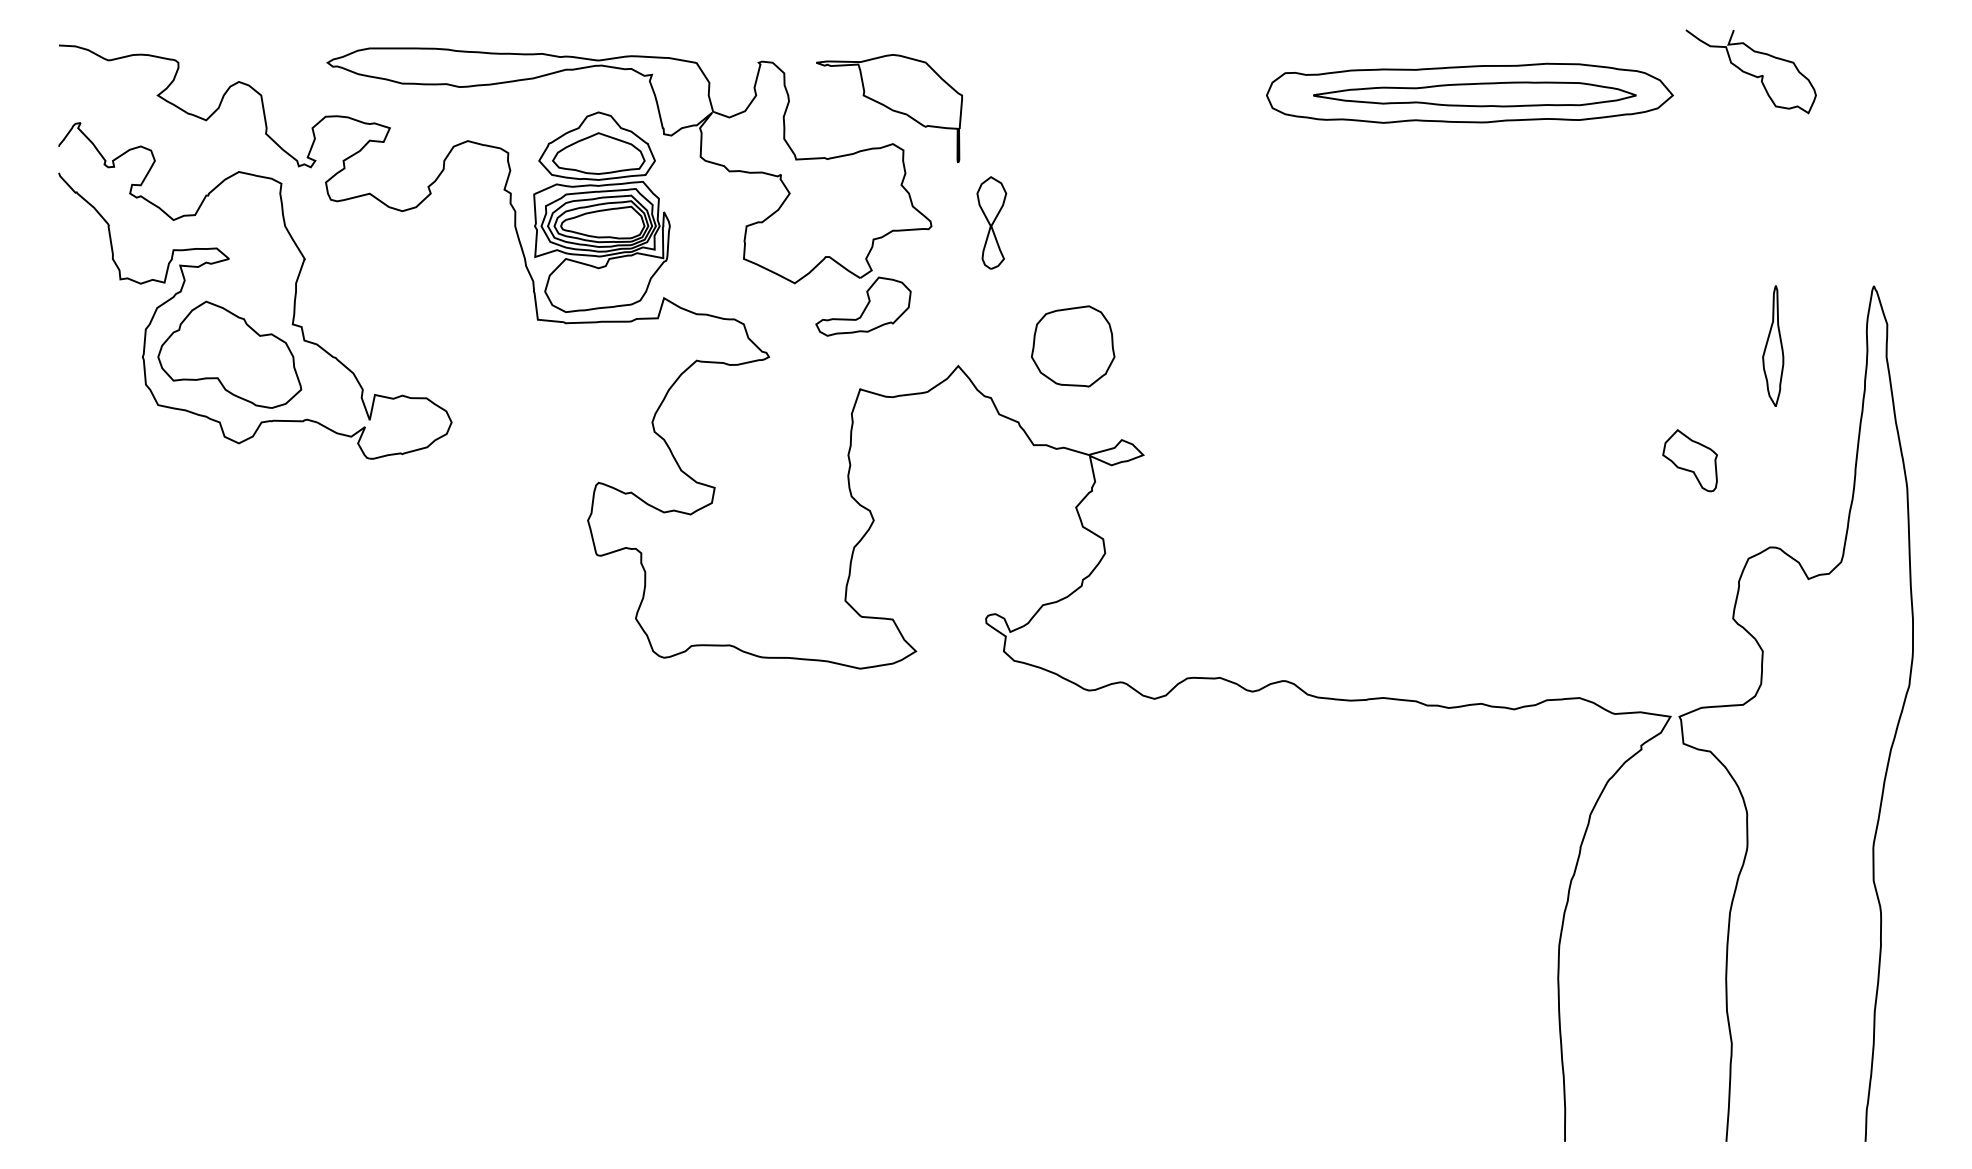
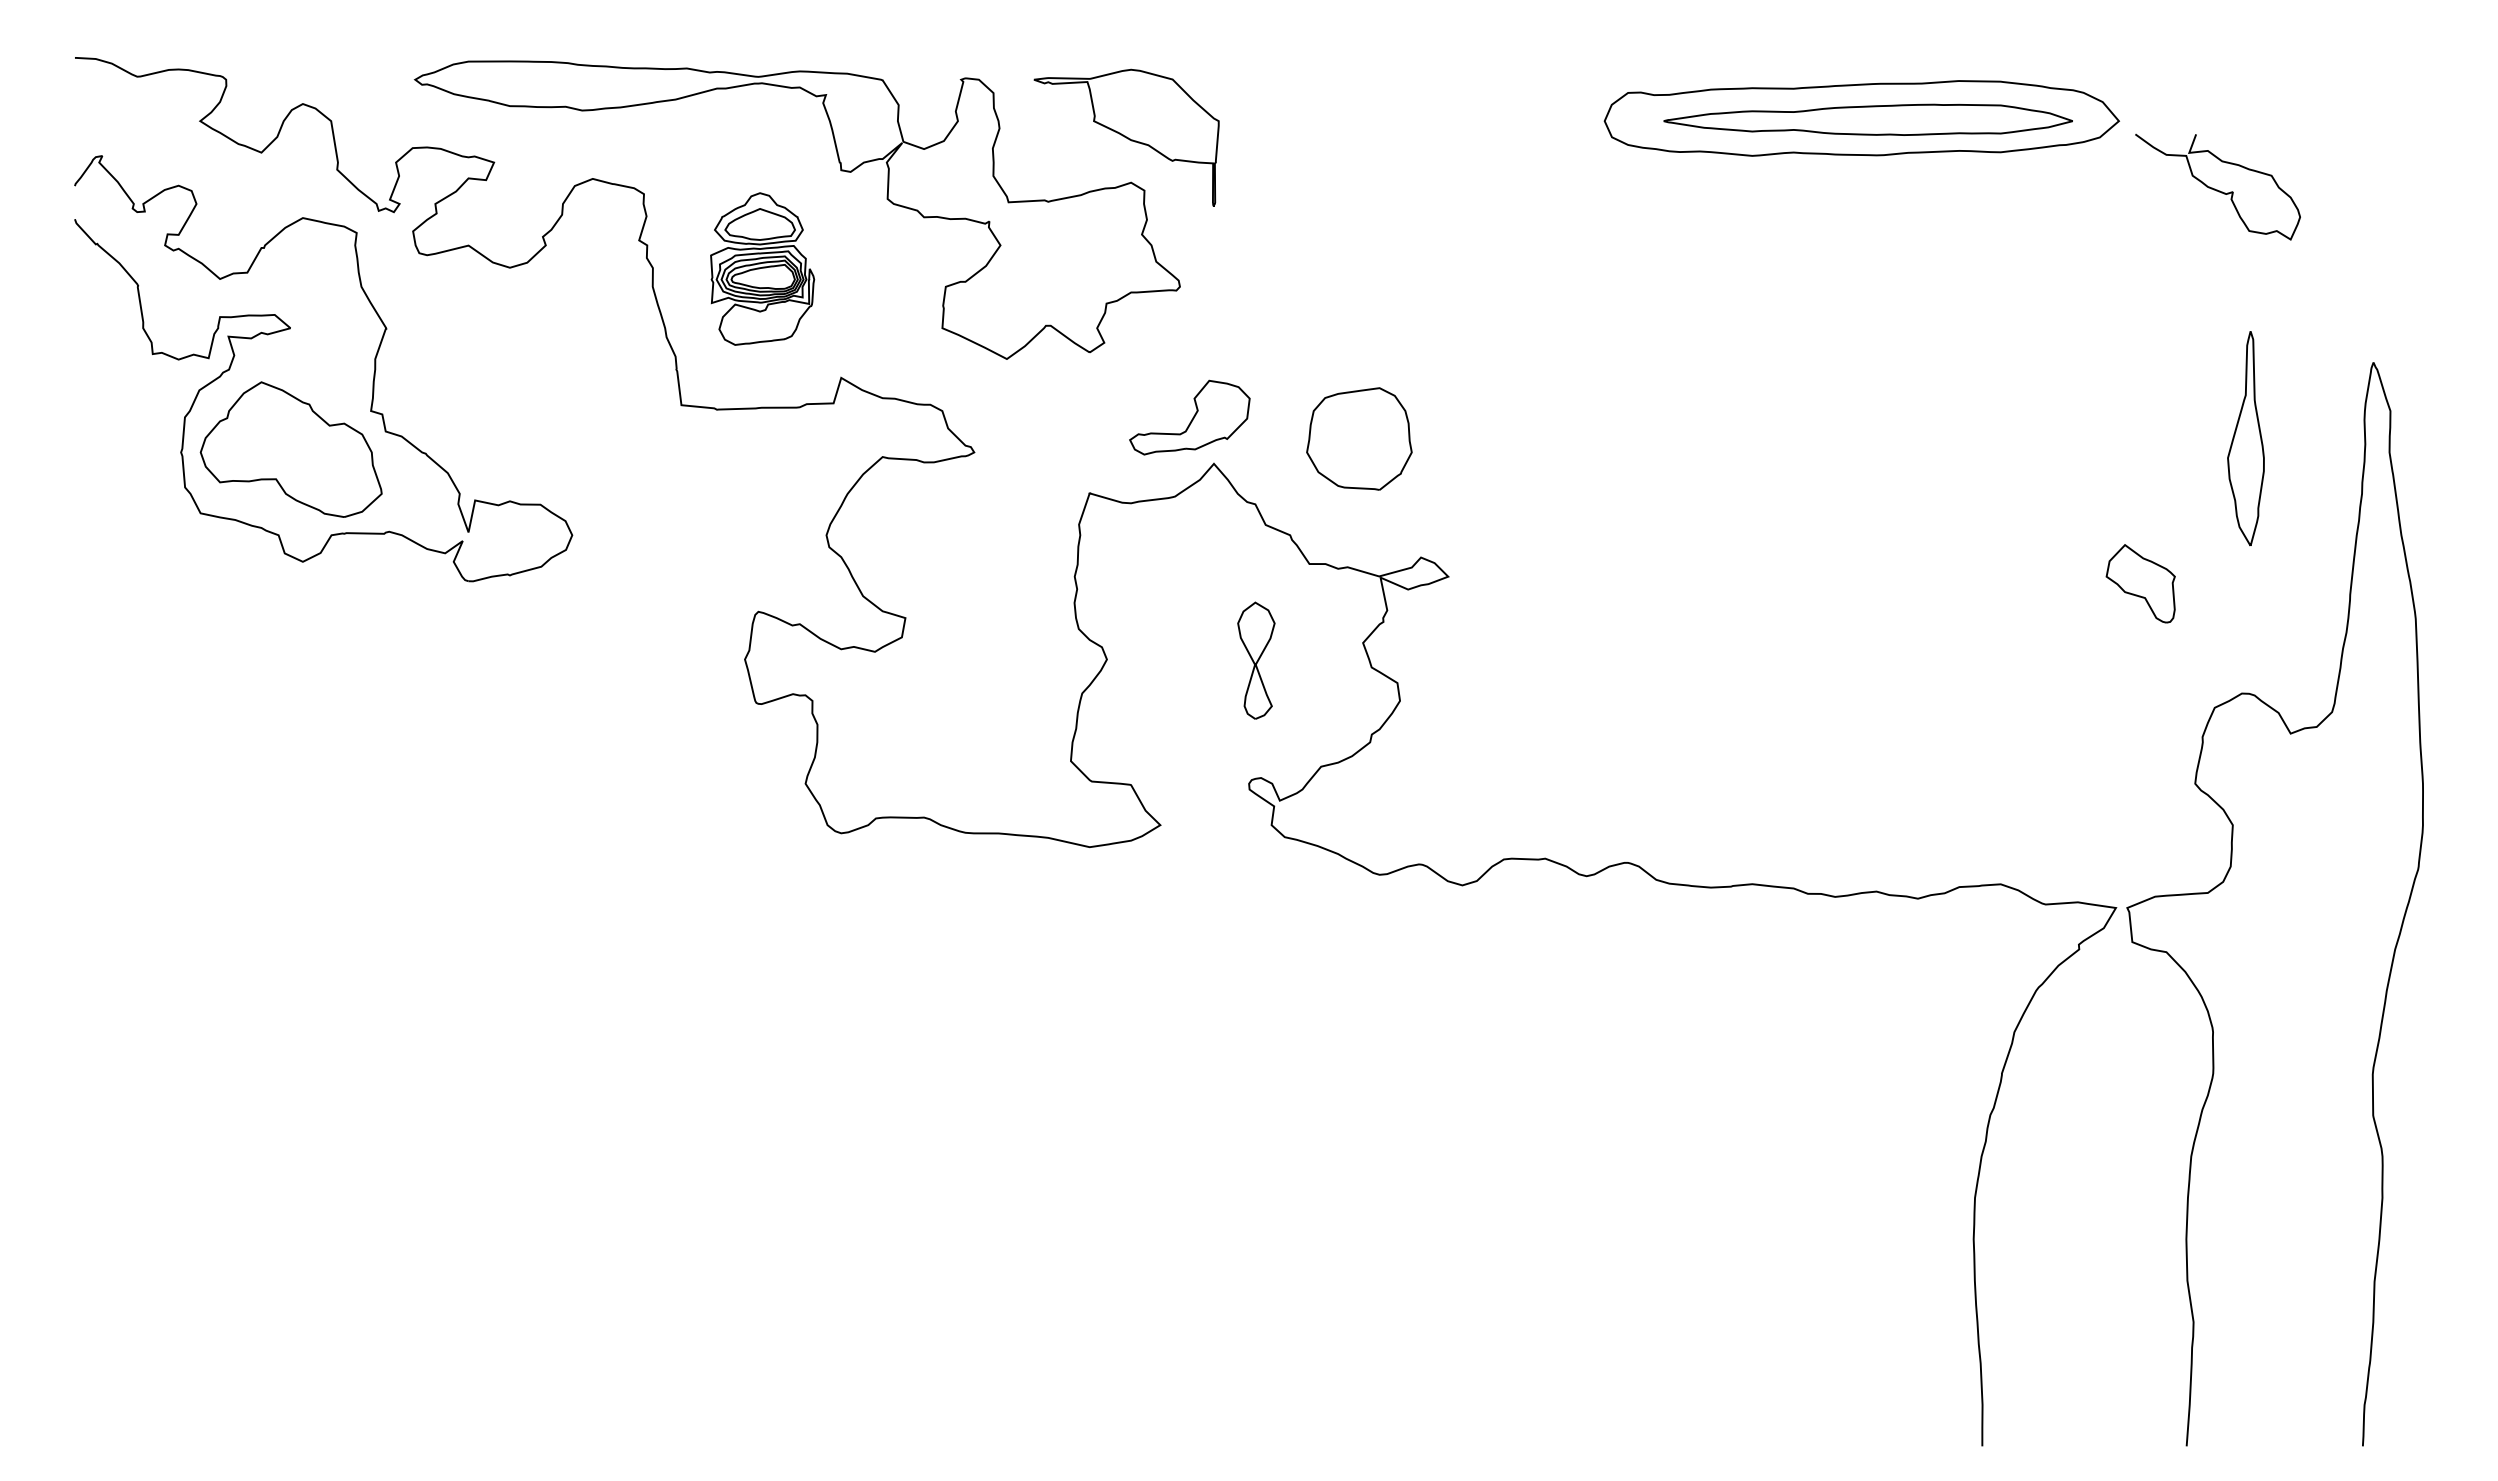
curve: (1749, 72) -> (2215, 188), moved
part: (601, 211) -> (762, 268), size x0.6
part: (991, 222) -> (1256, 660), moved
part: (863, 306) -> (1189, 417), moved
part: (1772, 346) -> (2245, 438), size x1.4

